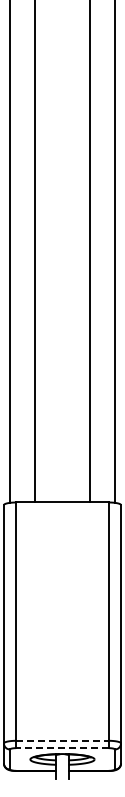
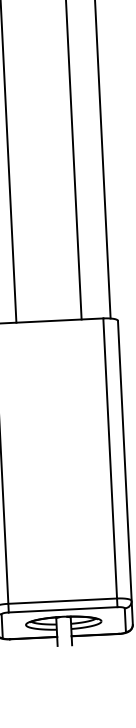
line: (62, 740) -> (62, 600), dashed -> solid
line: (62, 748) -> (63, 610), dashed -> solid

